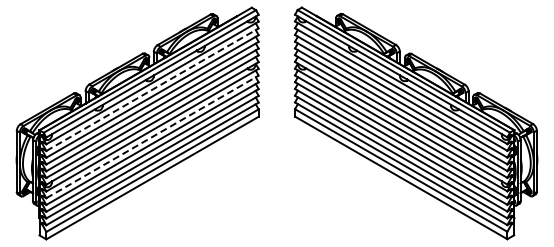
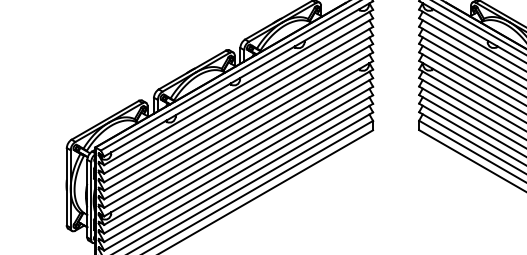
line: (152, 89) -> (238, 95), dashed -> solid
line: (152, 136) -> (238, 155), dashed -> solid

